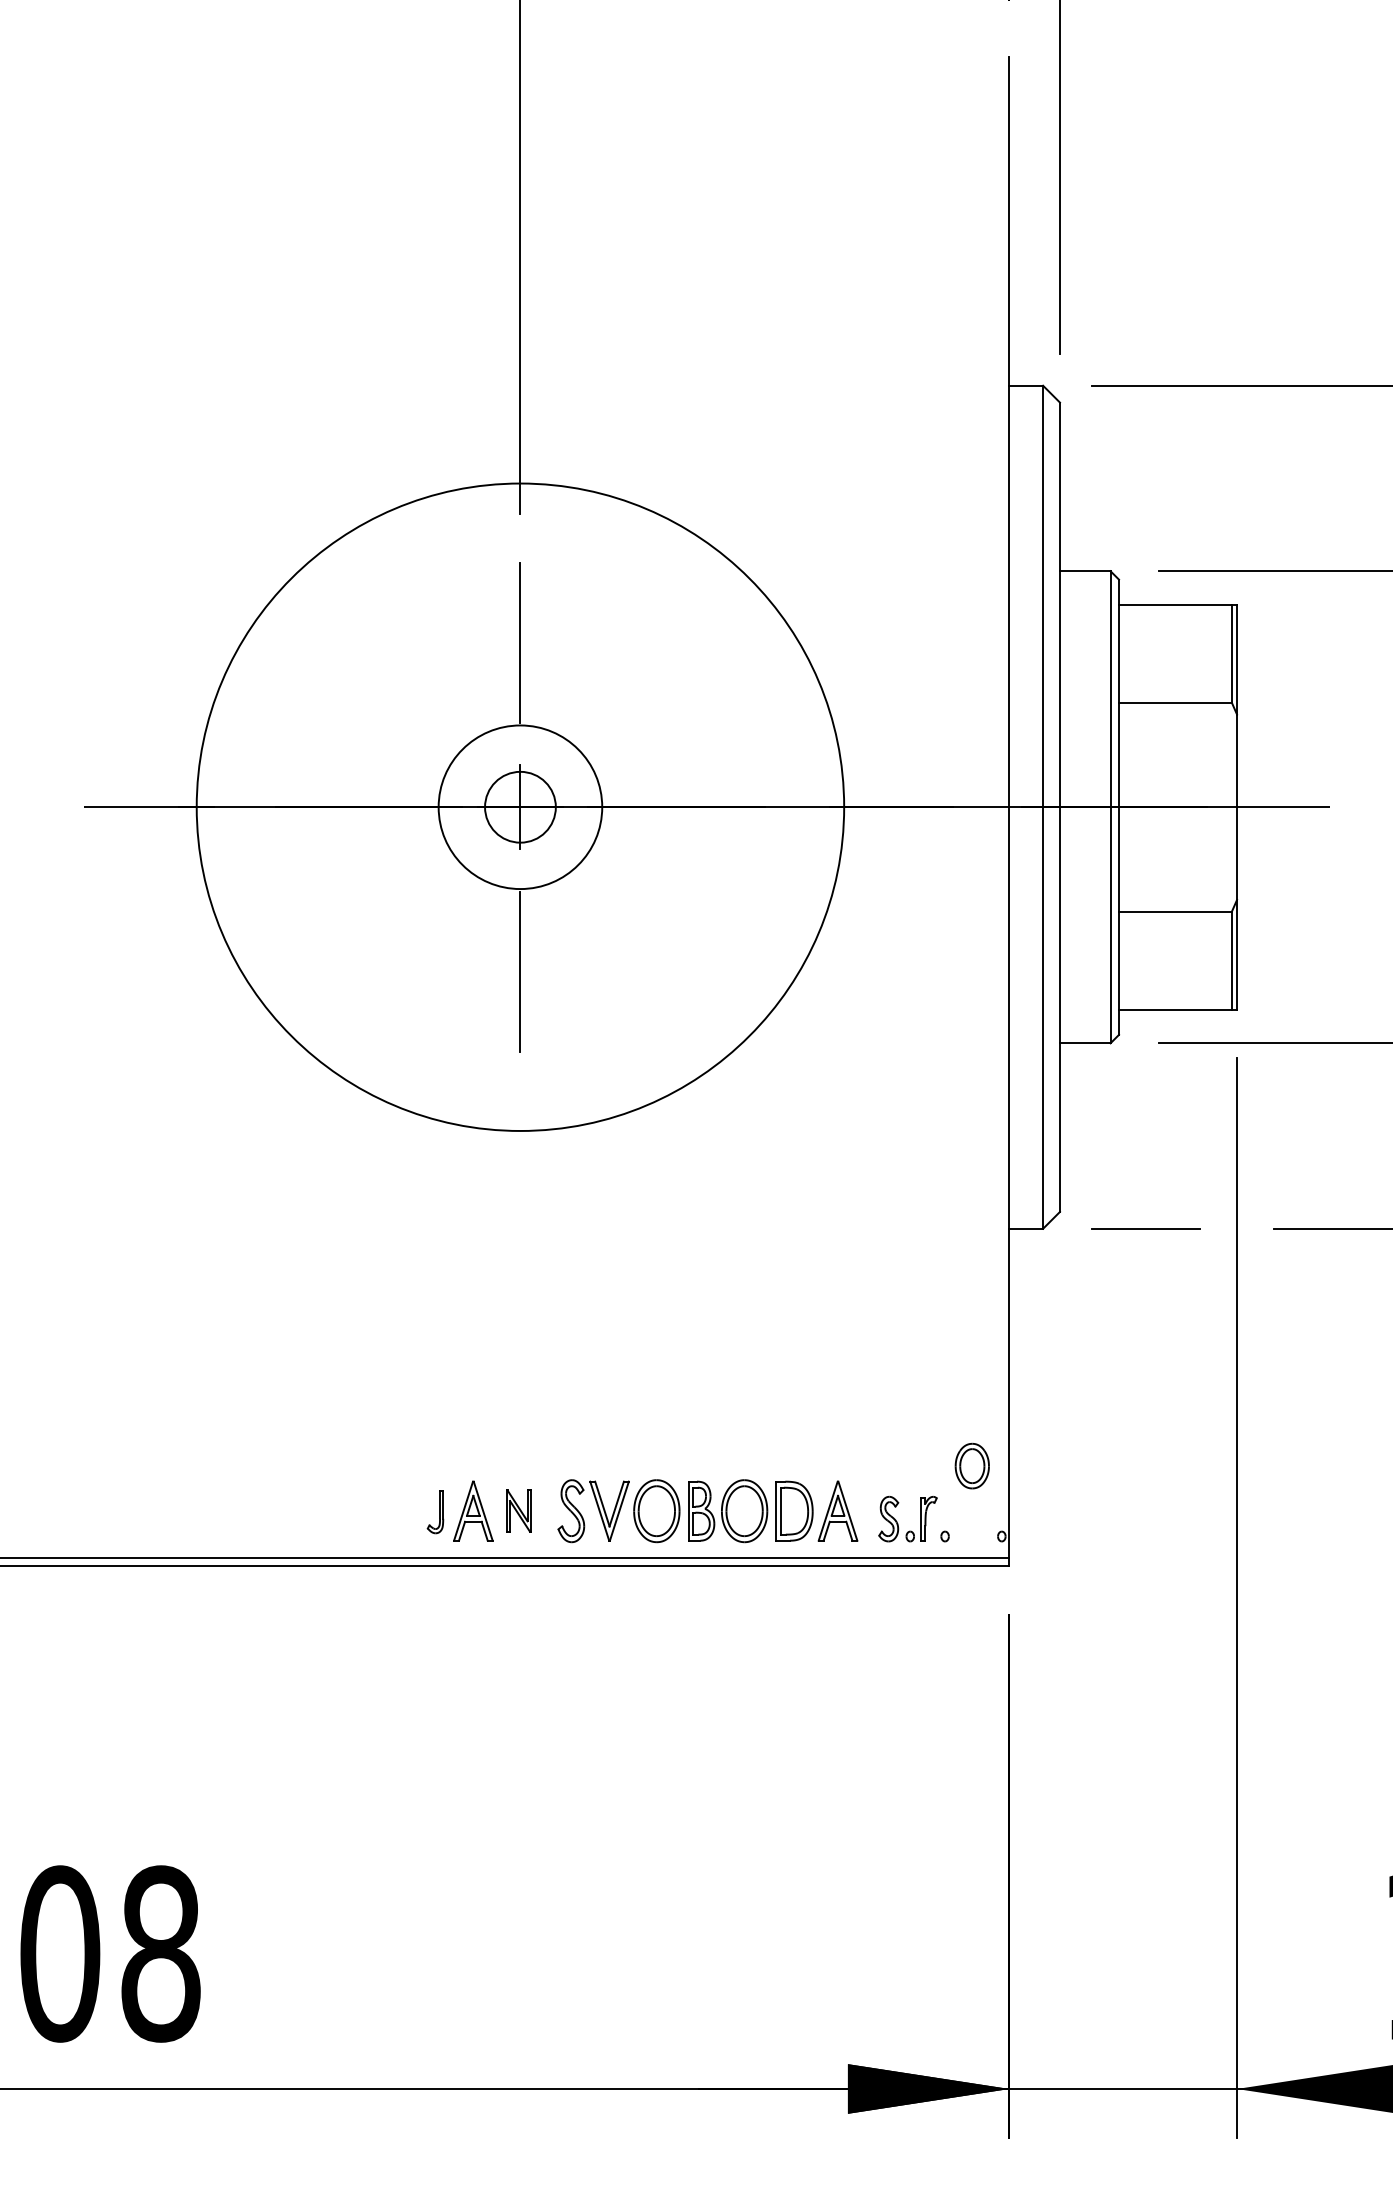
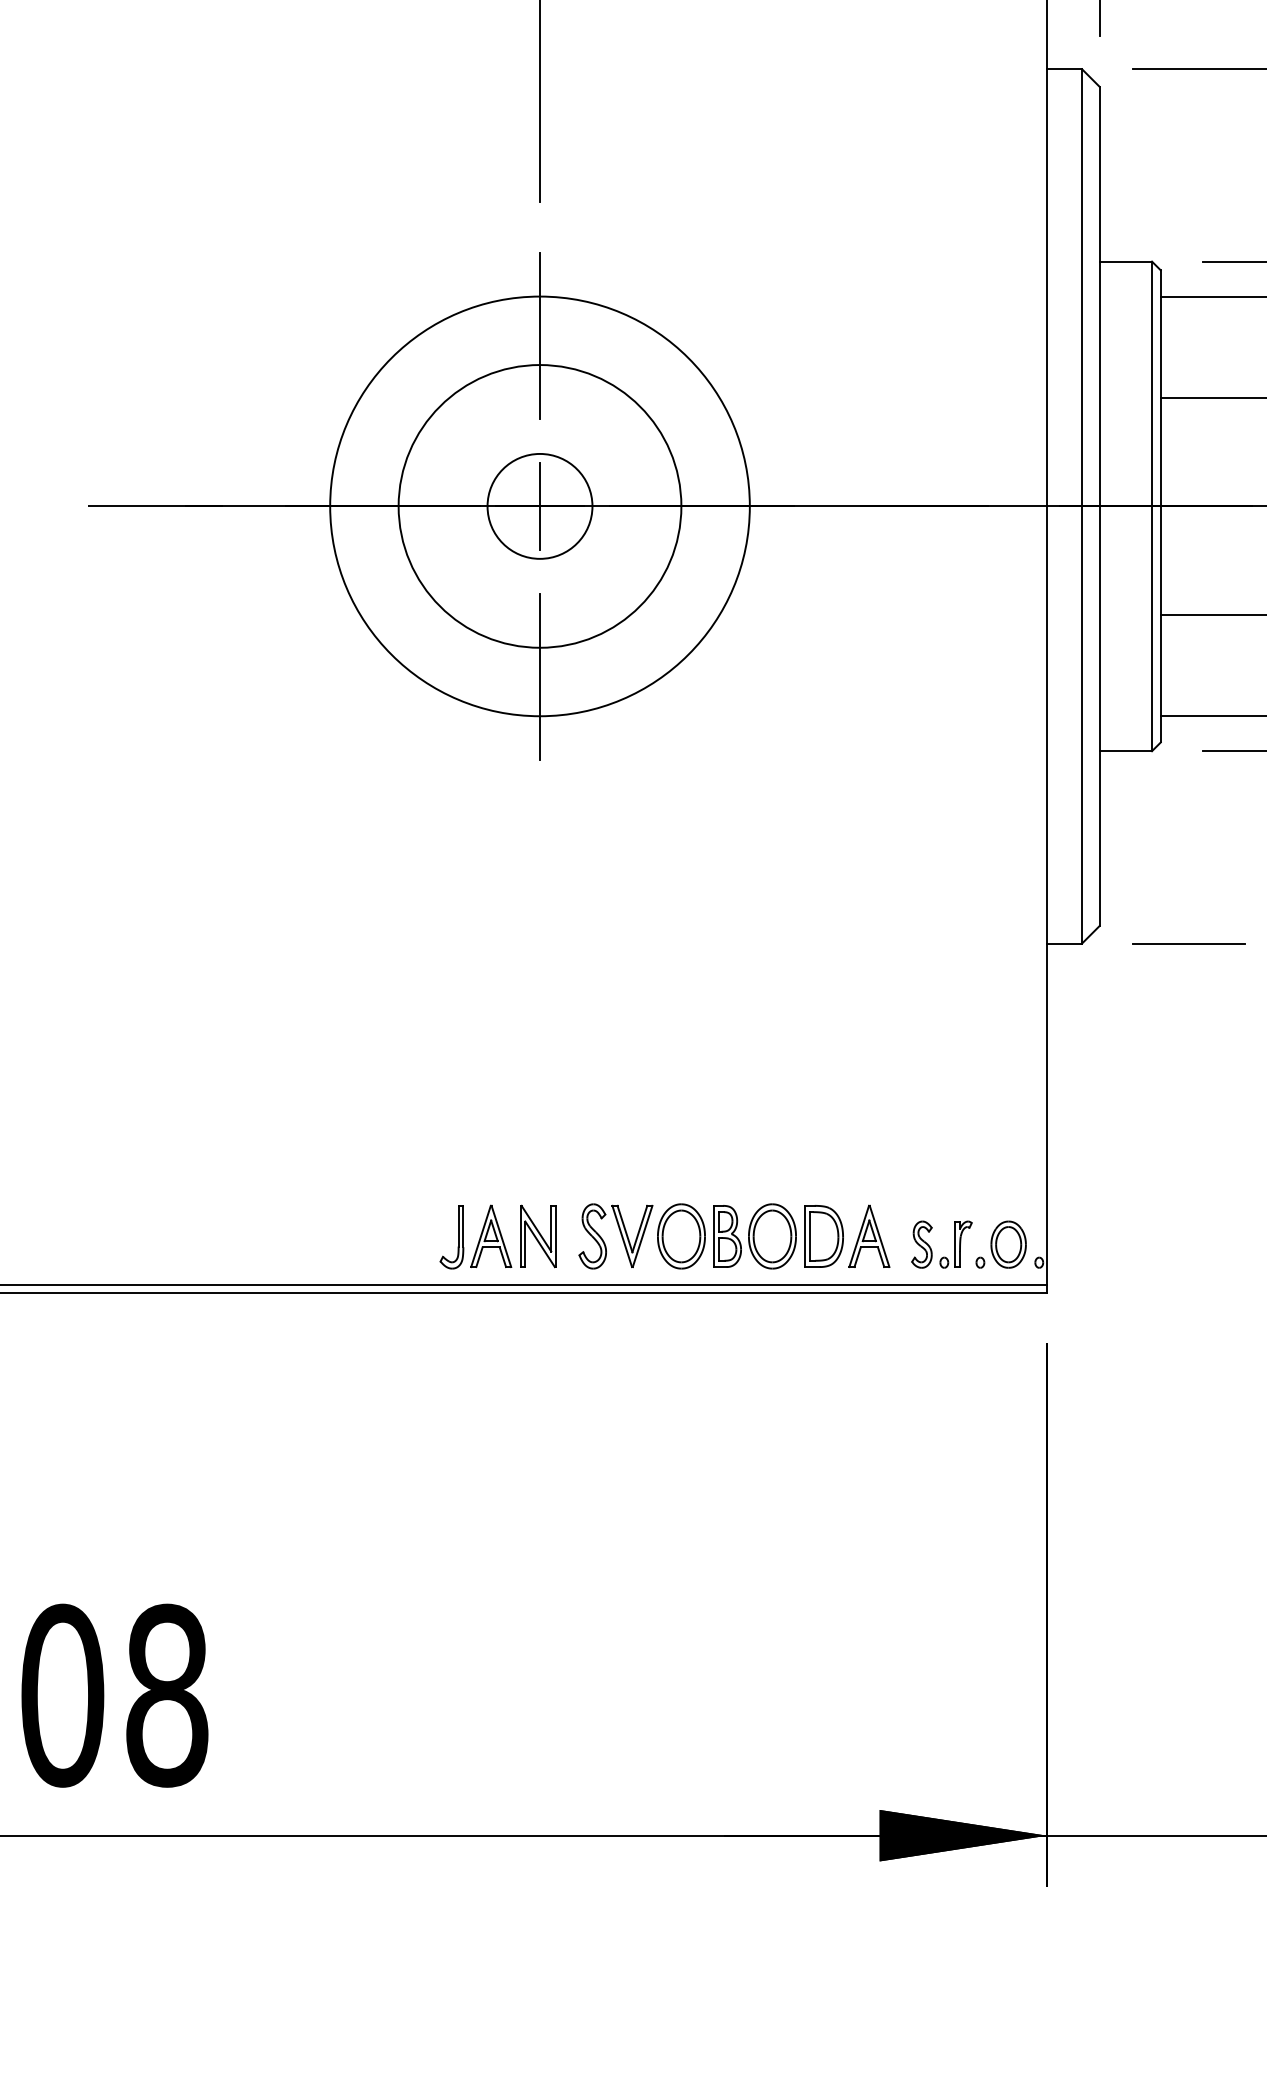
circle: (520, 806) -> (540, 505), size x0.62
circle: (520, 806) -> (540, 505), size x1.43
circle: (520, 806) -> (540, 505), size x1.67
part: (971, 1465) -> (1007, 1244), moved
part: (518, 1510) -> (537, 1235), size x1.43
part: (435, 1512) -> (451, 1237), size x1.43

